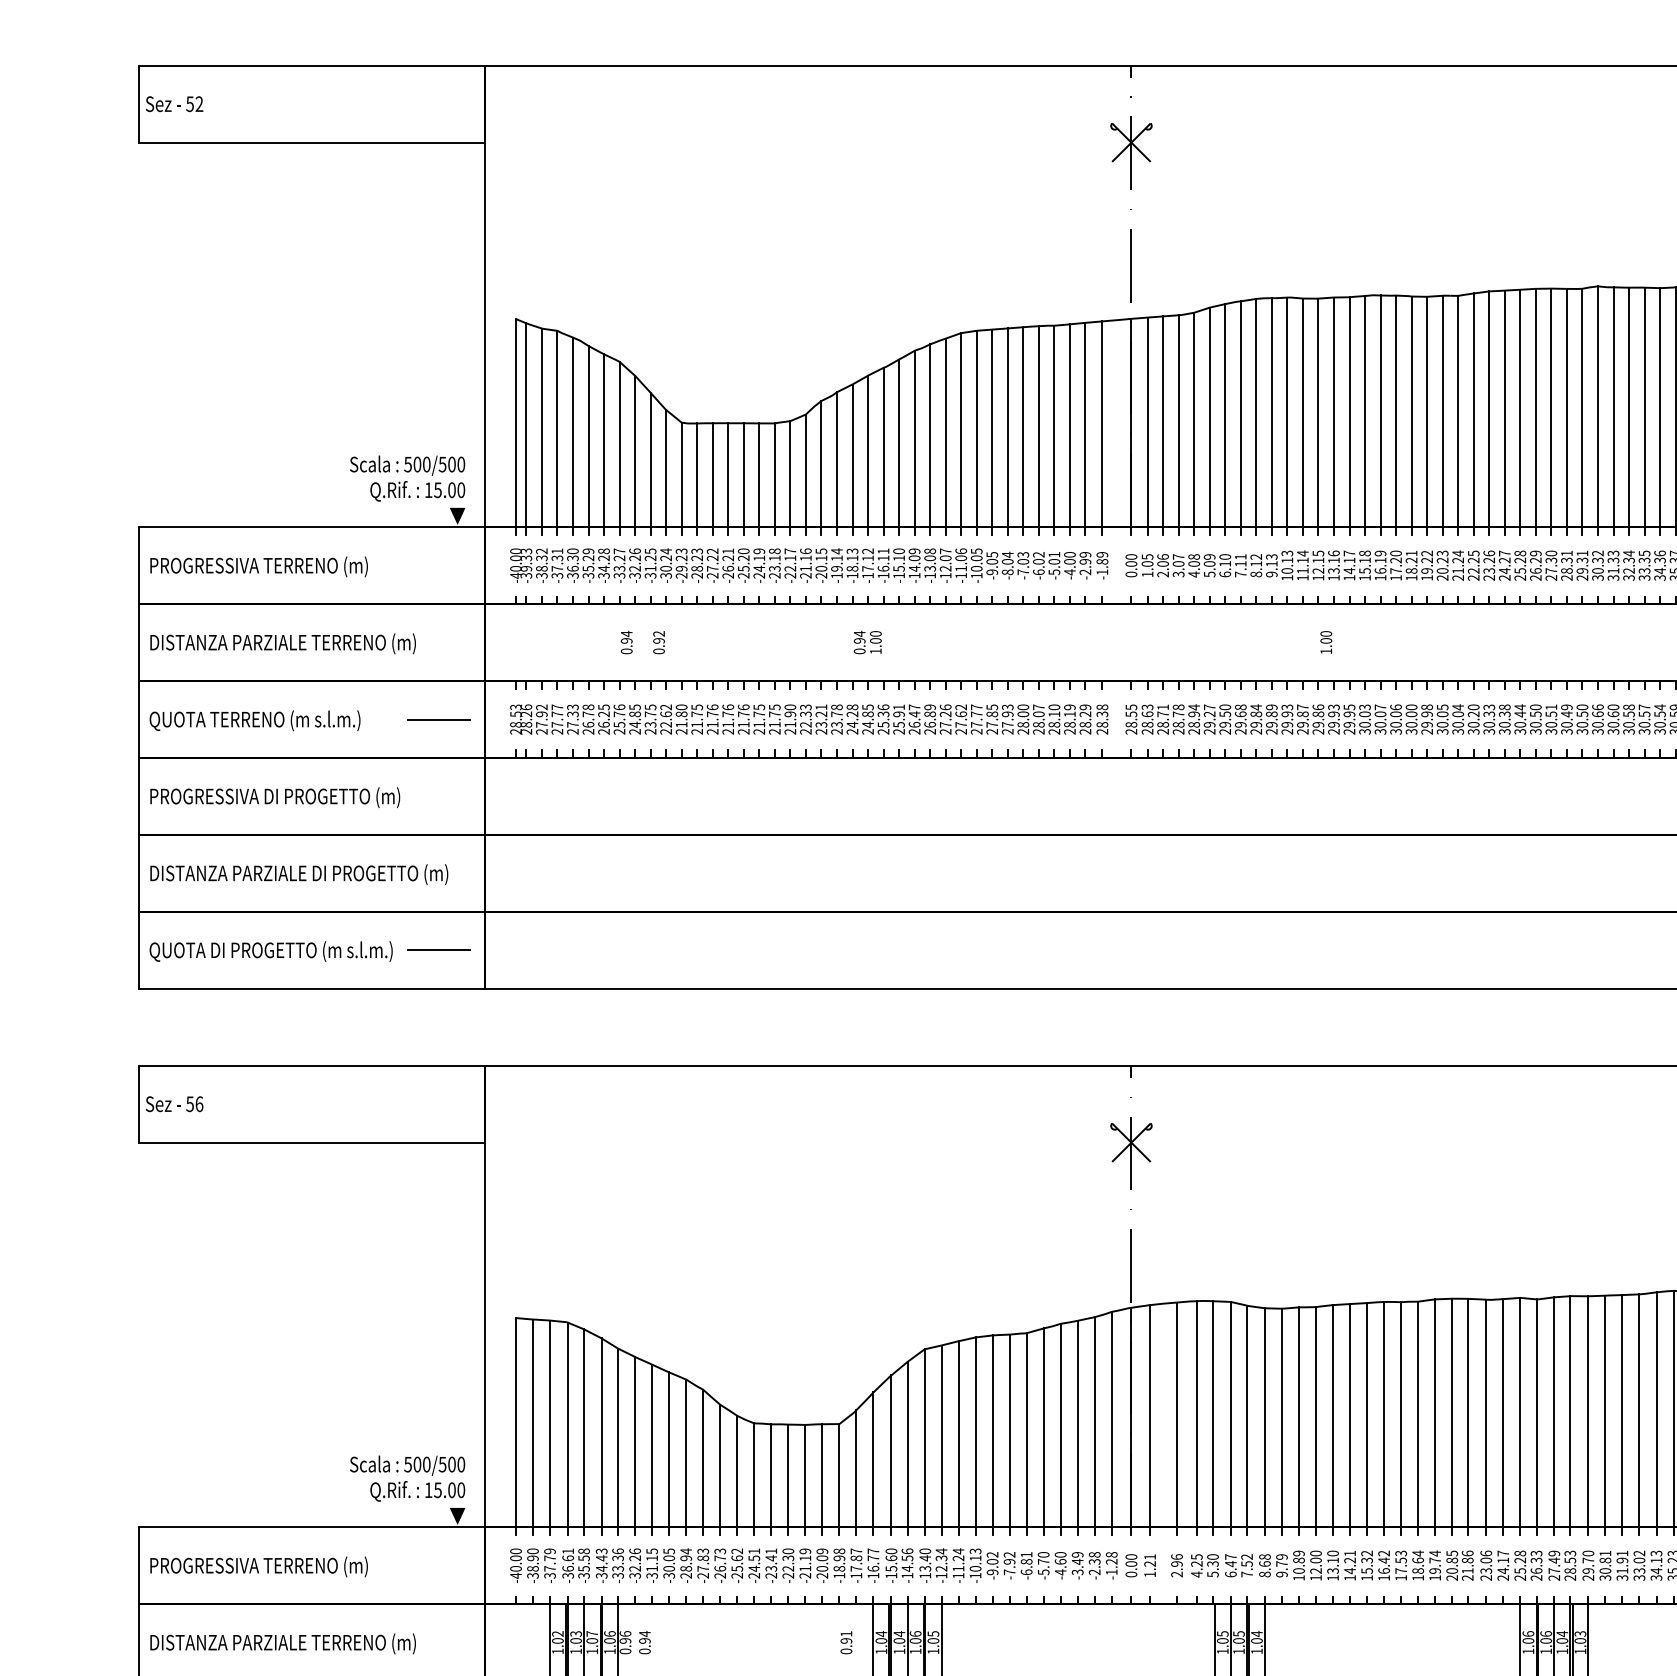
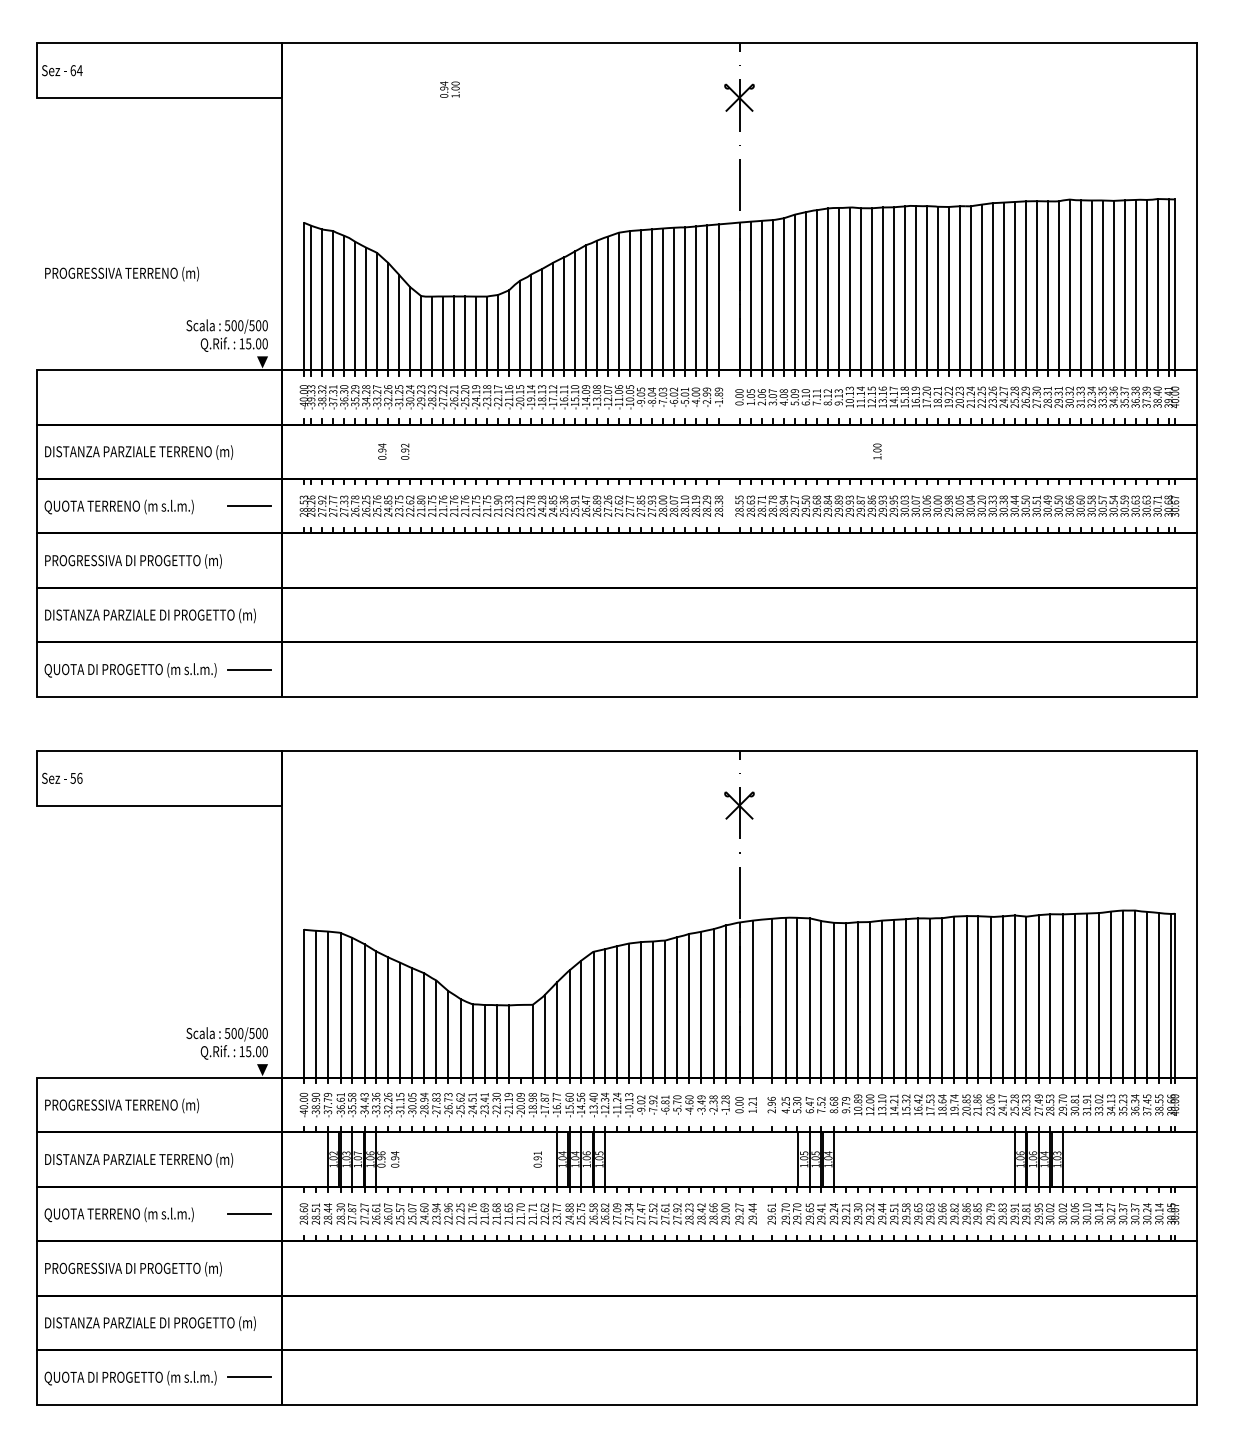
text: (194, 103) -> (76, 70), 52 -> 64
text: (258, 565) -> (121, 273), moved
text: (867, 642) -> (449, 89), moved
line: (822, 1474) -> (520, 1040), removed

